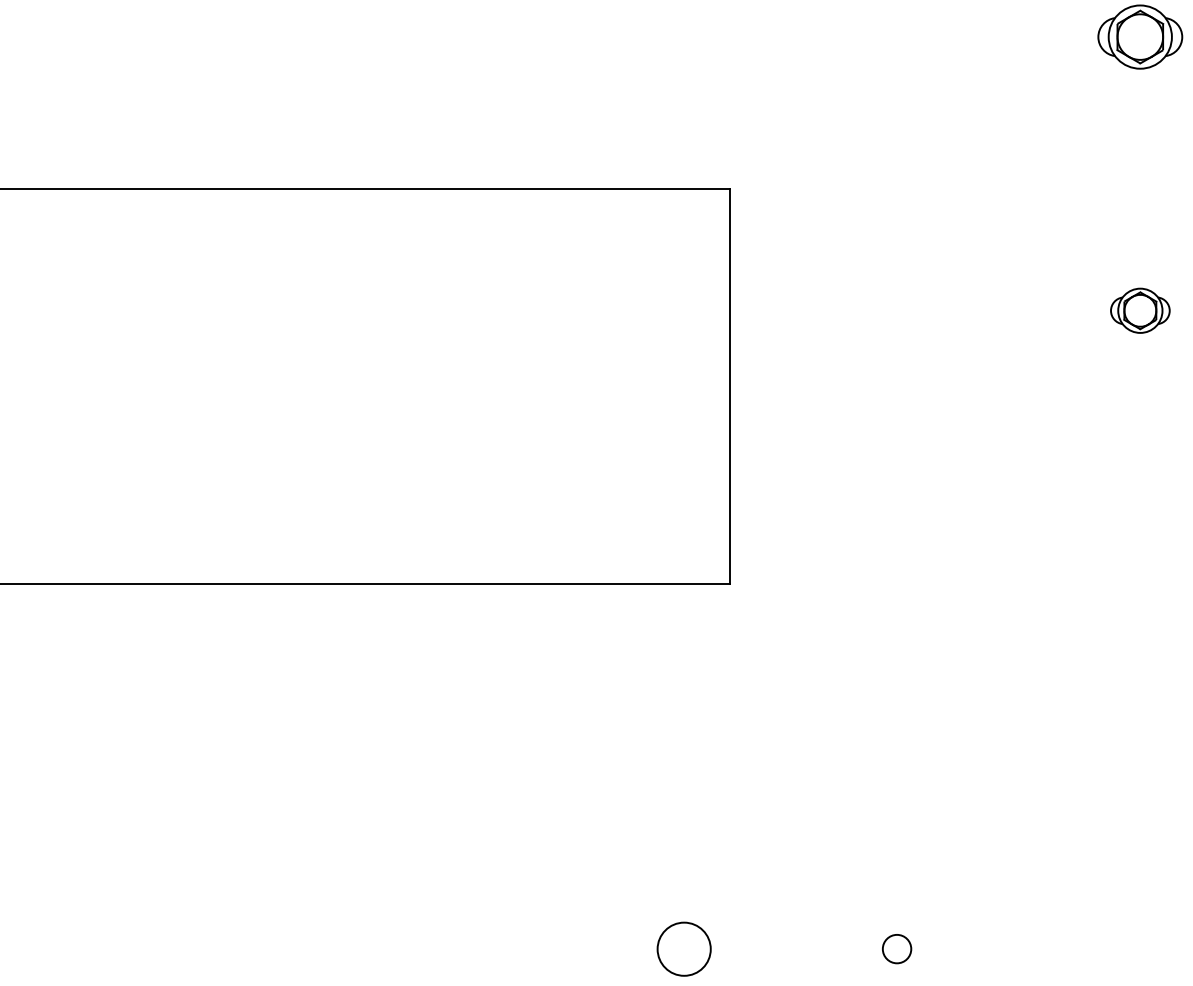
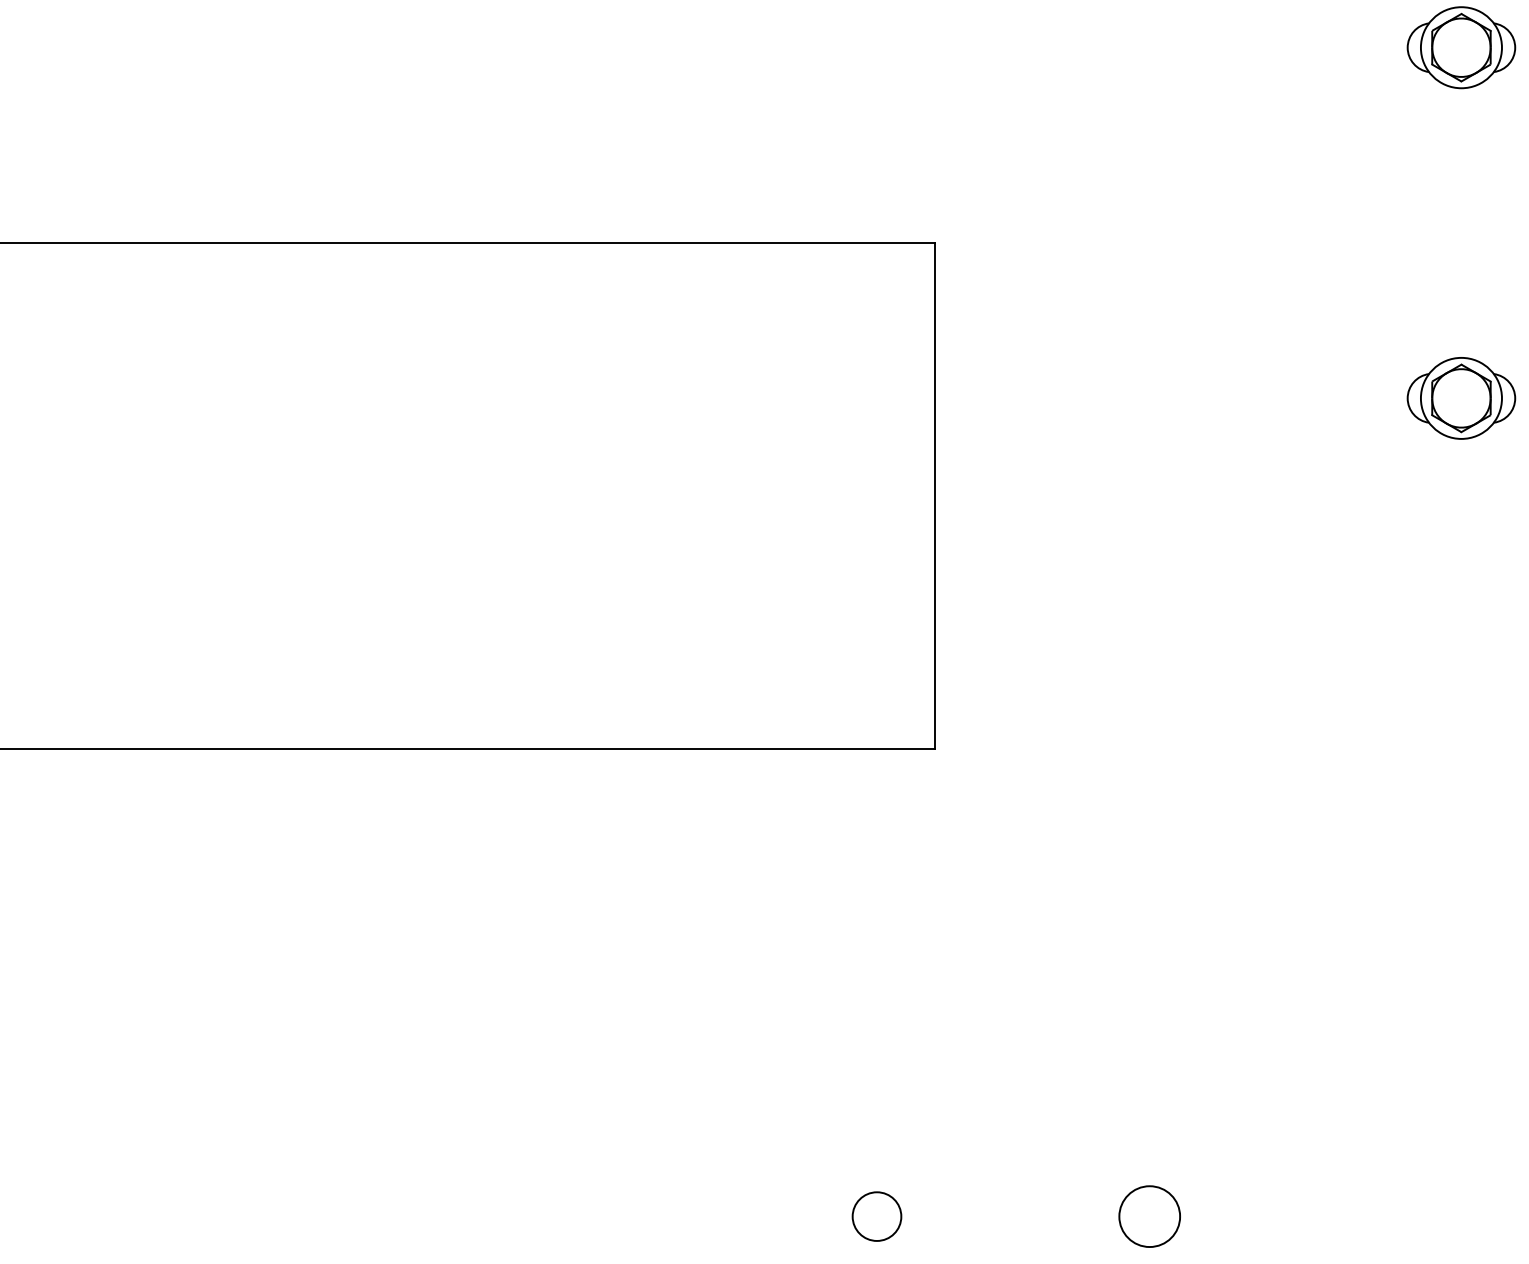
part: (1140, 310) -> (1461, 398), size x1.43
circle: (684, 948) -> (877, 1215), size x0.71
circle: (896, 948) -> (1148, 1215), size x1.67

